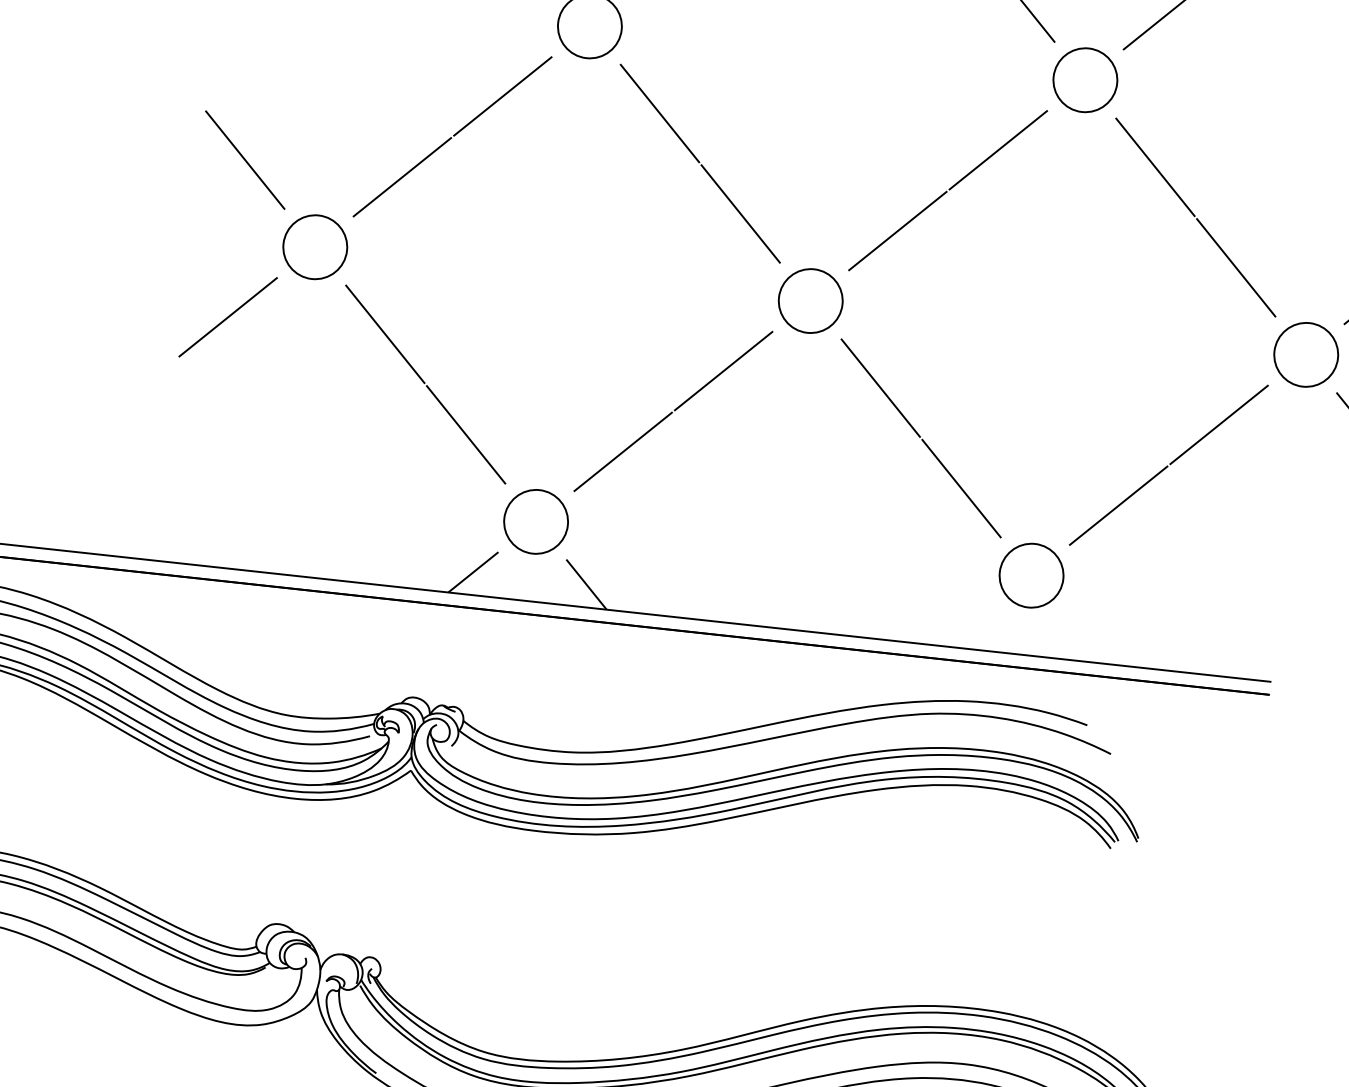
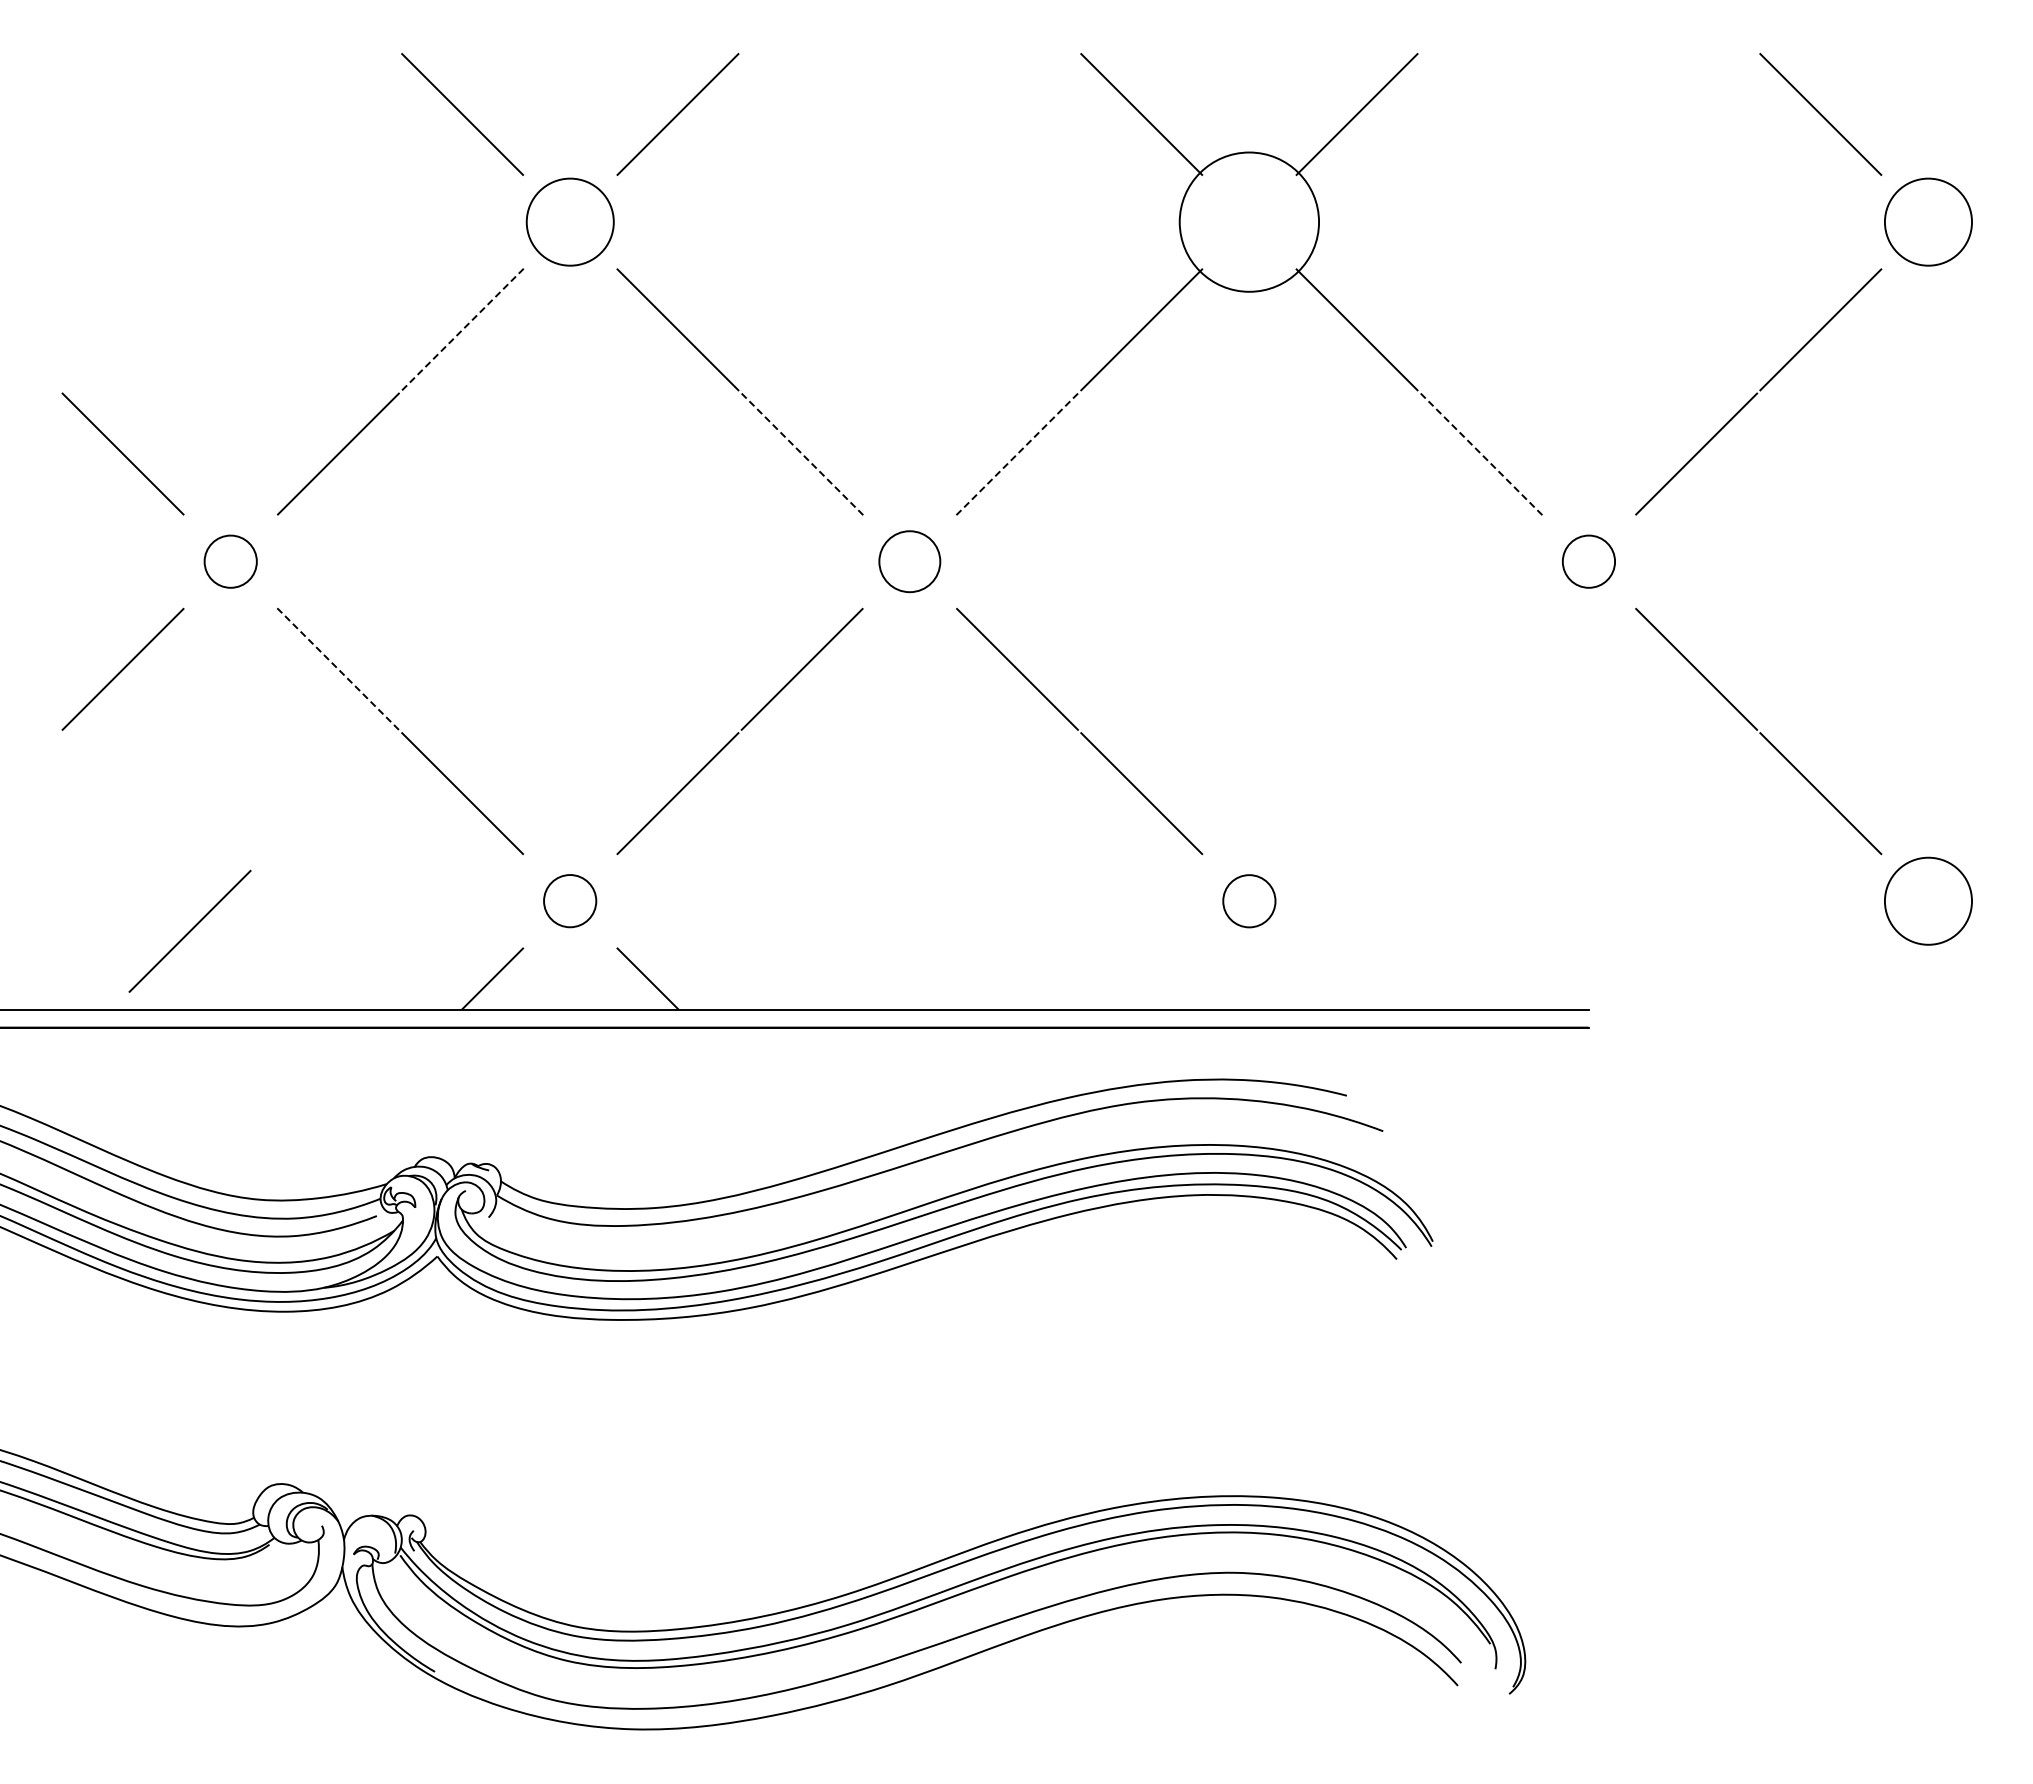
circle: (1084, 79) -> (1248, 221), size x1.6
line: (502, 96) -> (462, 330), solid -> dashed
line: (740, 213) -> (801, 453), solid -> dashed
line: (897, 230) -> (1017, 453), solid -> dashed
circle: (315, 247) -> (230, 561), size x0.6
line: (1235, 267) -> (1480, 453), solid -> dashed
circle: (810, 300) -> (909, 561), size x0.7
line: (385, 334) -> (338, 669), solid -> dashed
circle: (1305, 354) -> (1588, 561), size x0.6
line: (1168, 465) -> (1418, 732), removed
line: (255, 513) -> (189, 930), added
circle: (535, 521) -> (569, 900), size x0.6
circle: (1030, 575) -> (1248, 900), size x0.6

